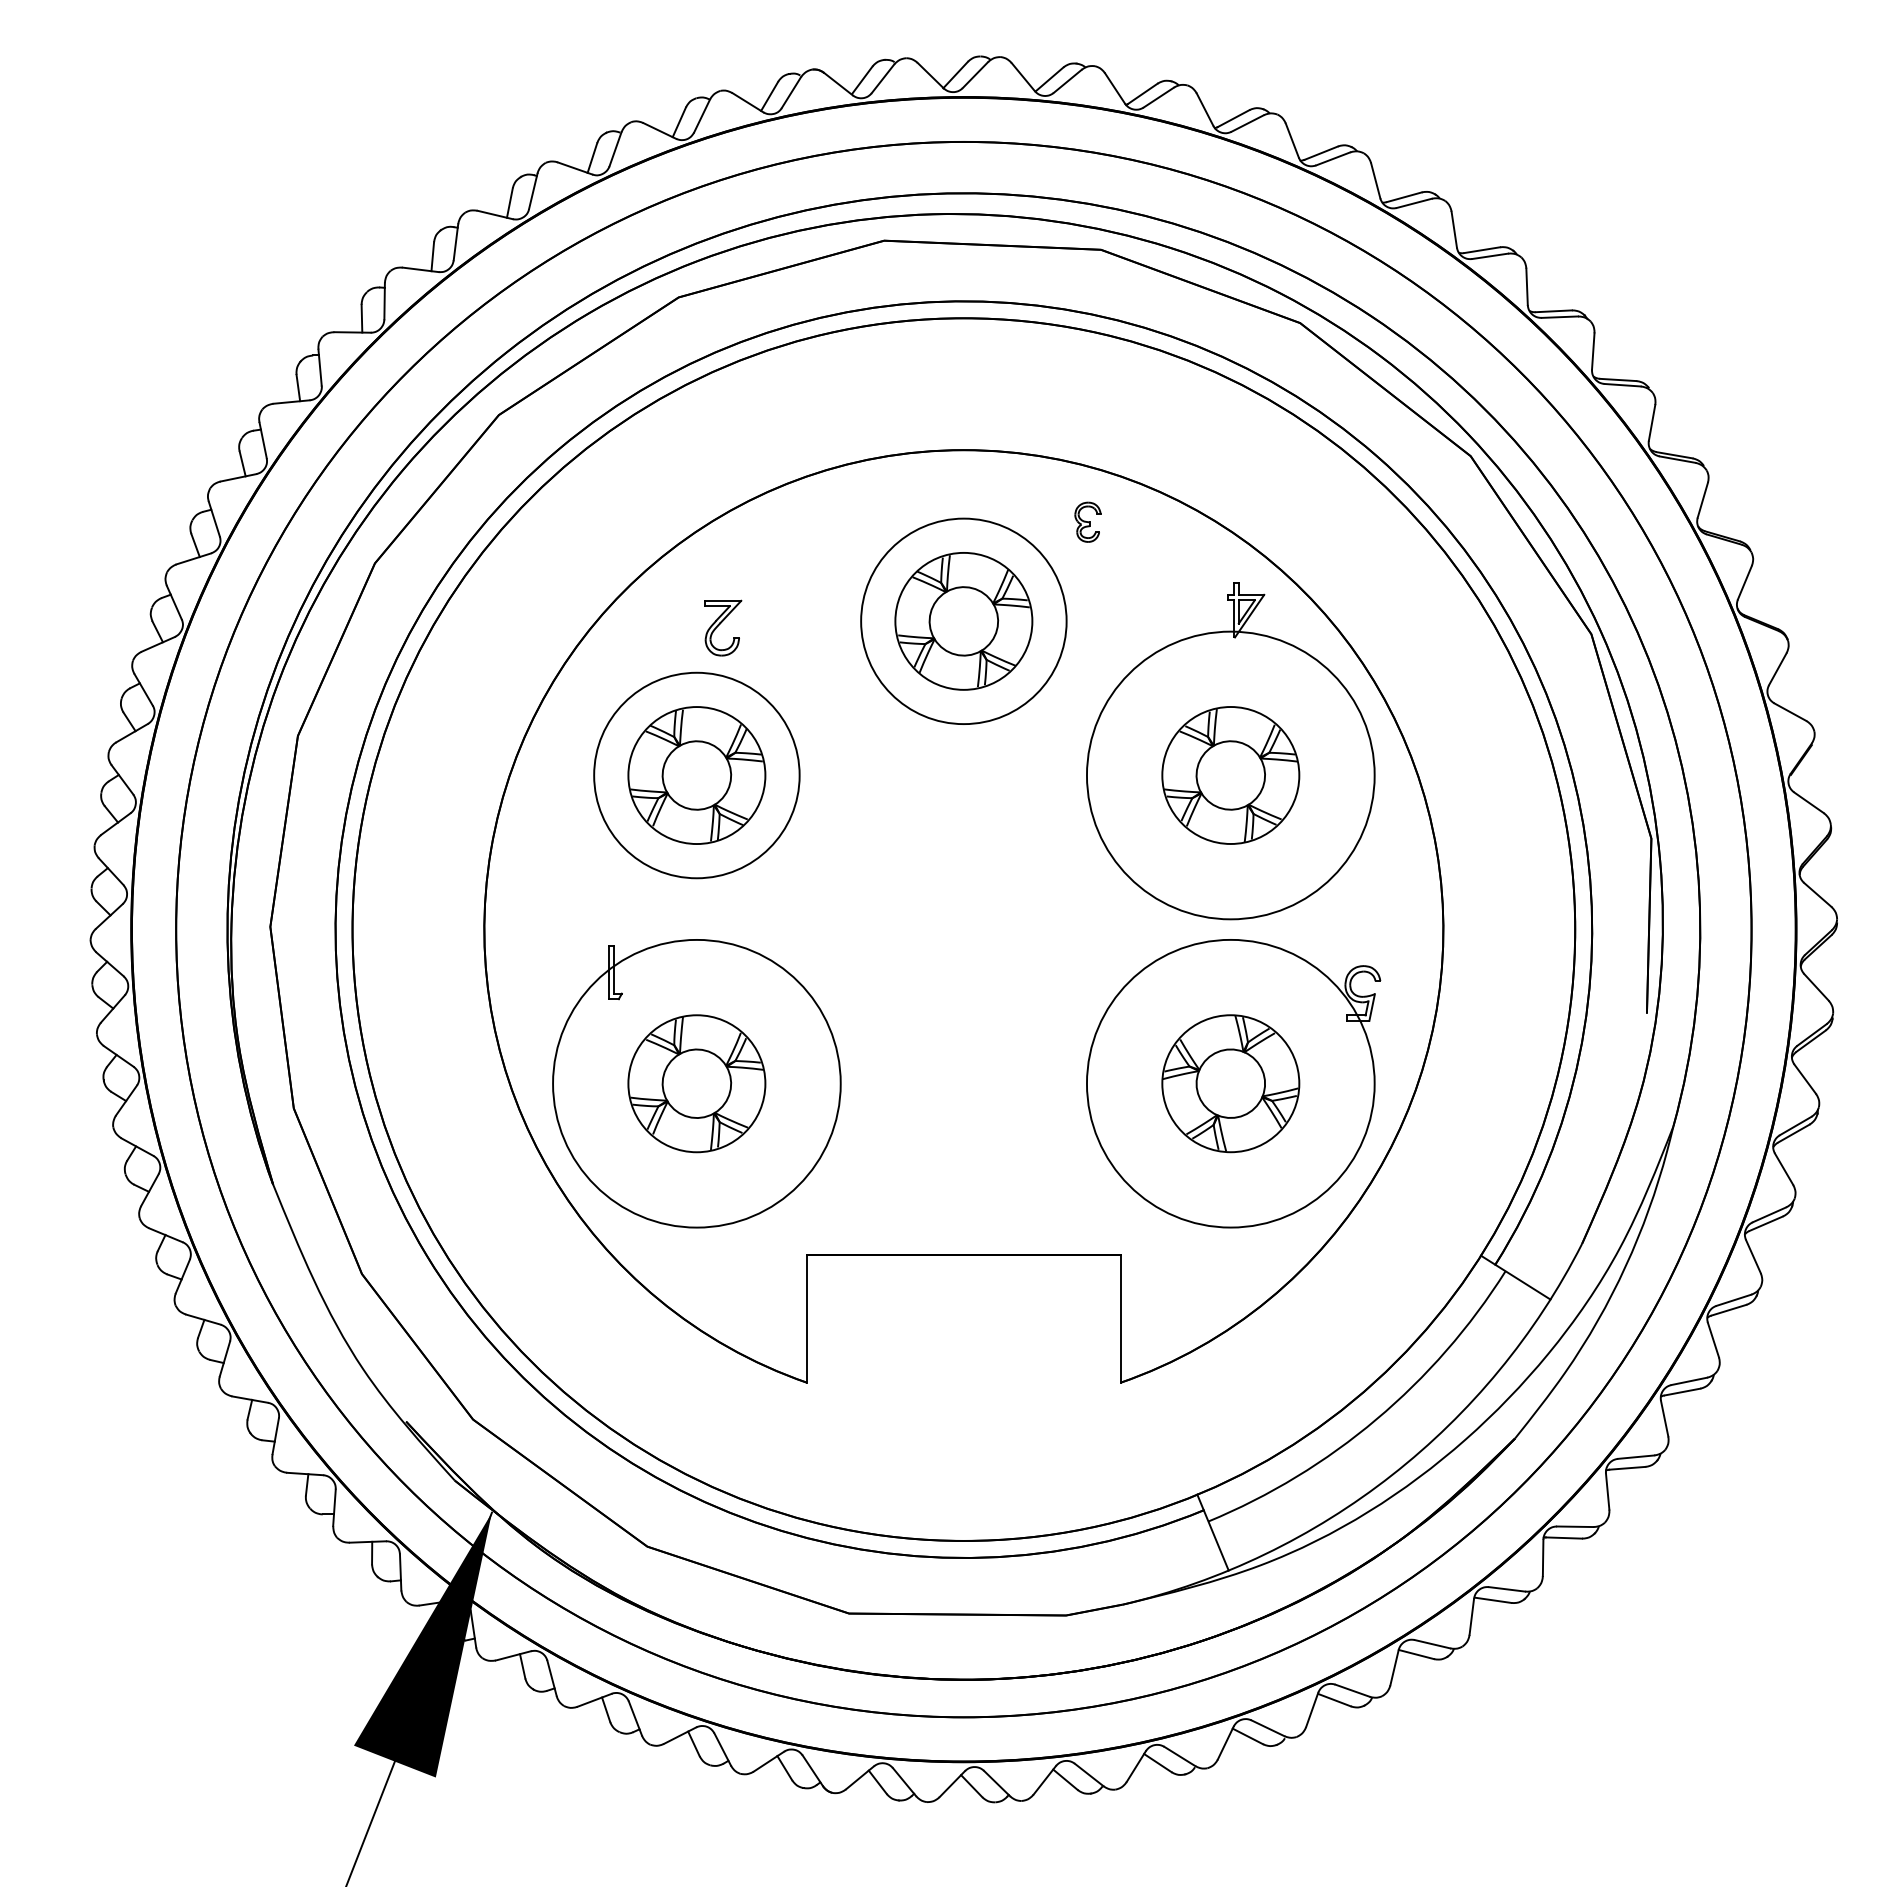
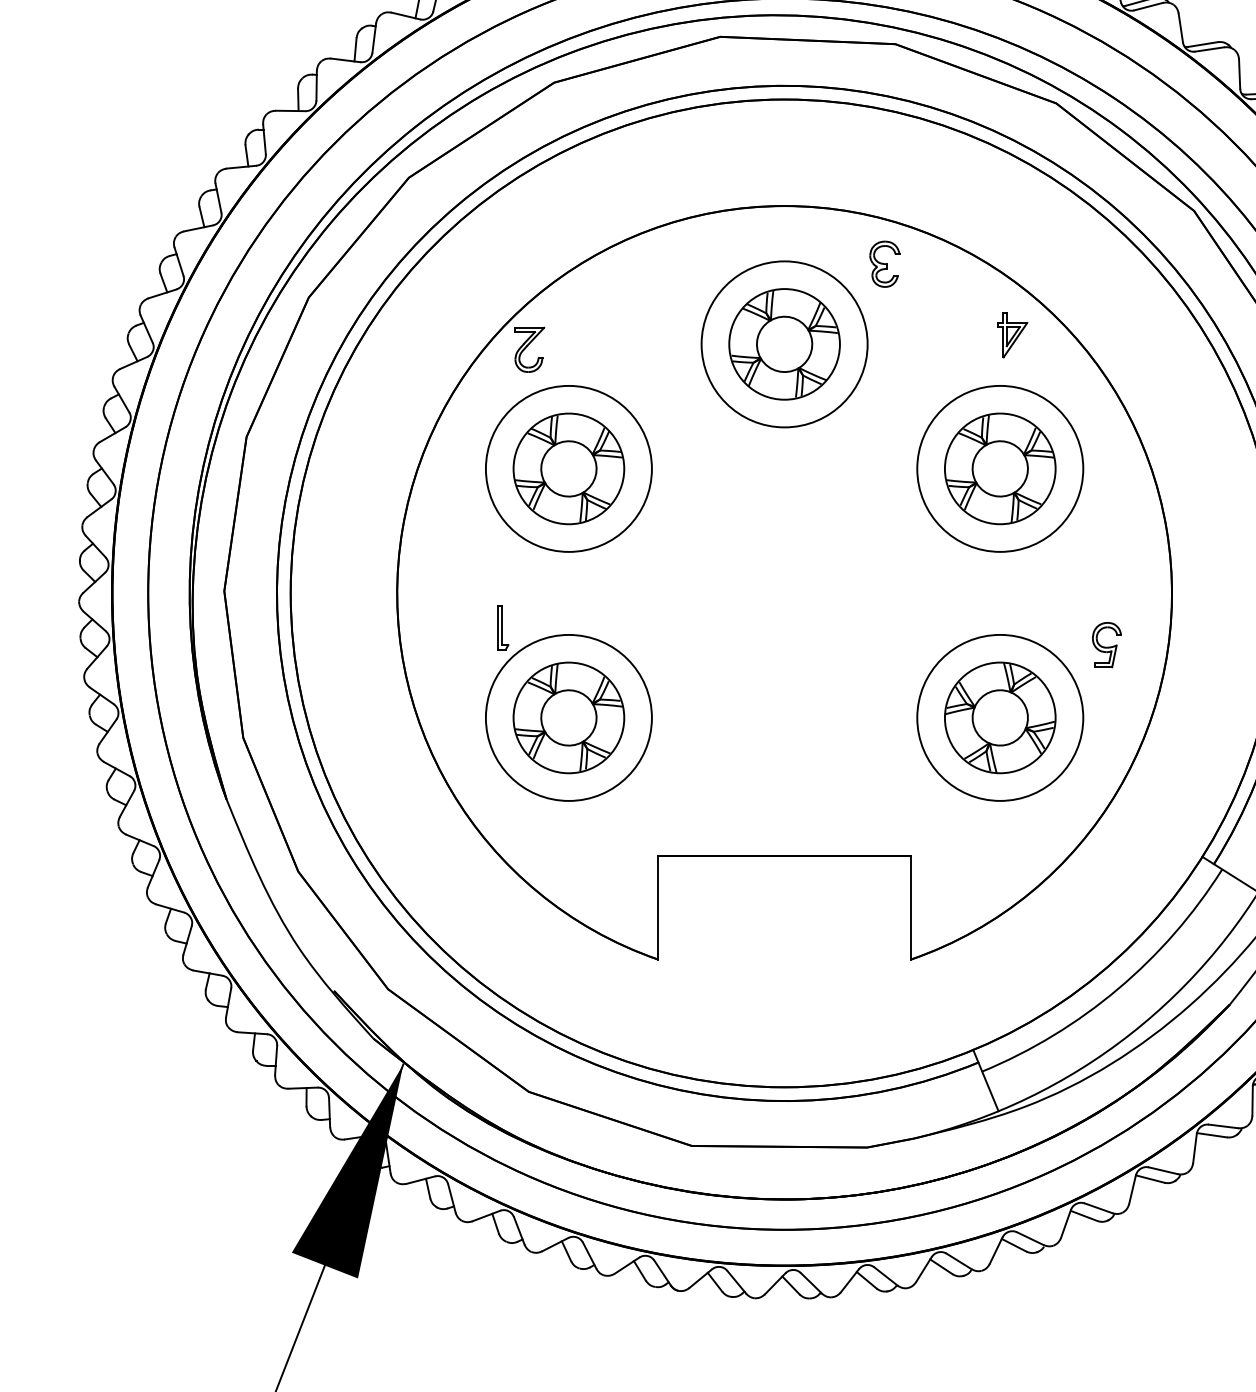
part: (1087, 522) -> (884, 264), size x1.43
part: (723, 627) -> (529, 349), moved
circle: (1230, 775) -> (1000, 468), size x0.71
circle: (696, 1083) -> (568, 717), size x0.71
circle: (1230, 1083) -> (1000, 717), size x0.71

